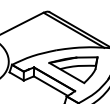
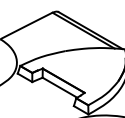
part: (72, 70) -> (82, 71), removed

